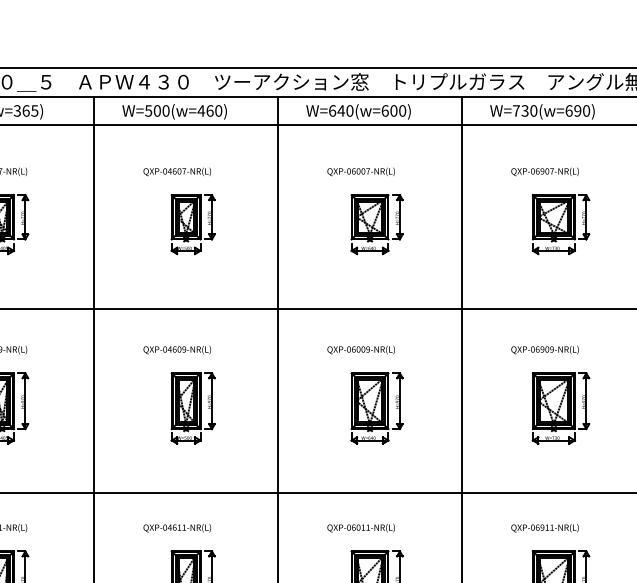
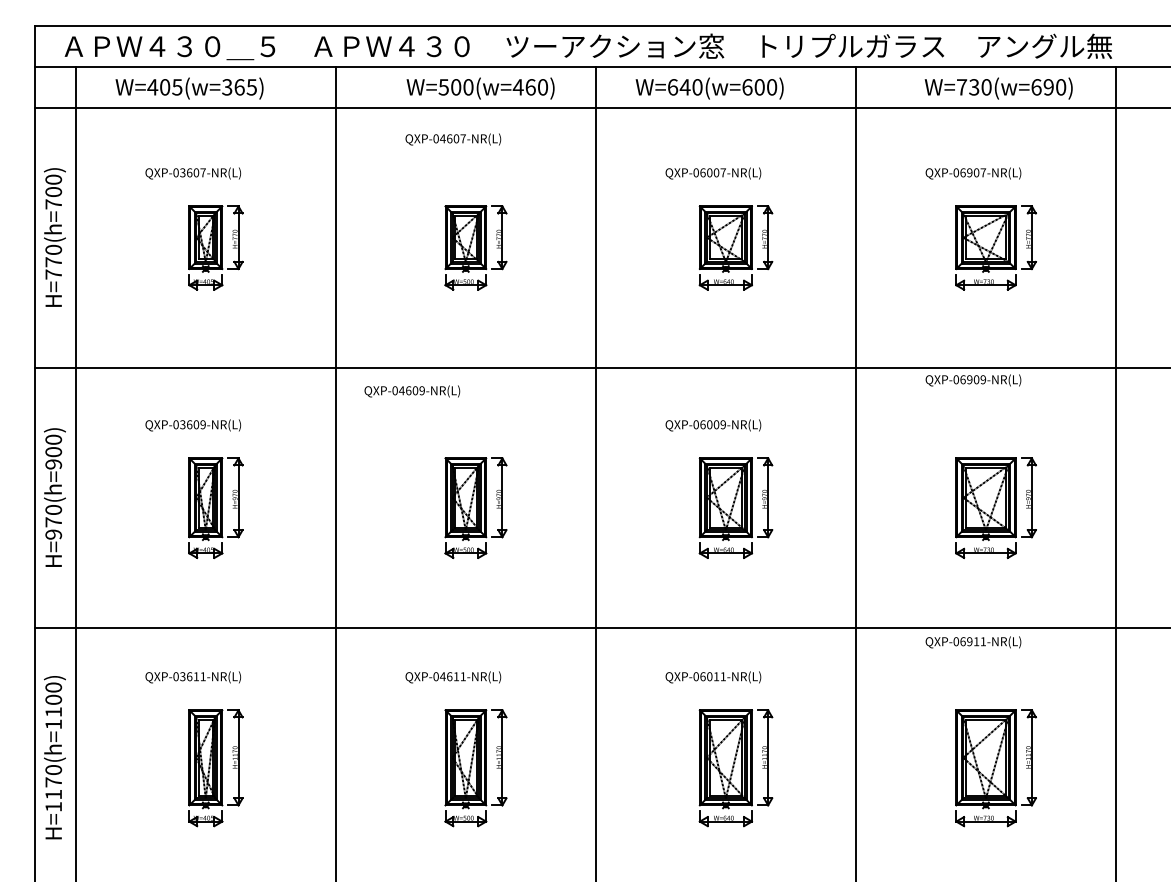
text: (174, 111) -> (480, 88), moved
text: (542, 111) -> (998, 88), moved
text: (177, 171) -> (453, 139), moved
text: (177, 350) -> (412, 391), moved
text: (545, 350) -> (973, 380), moved
text: (545, 528) -> (973, 642), moved

